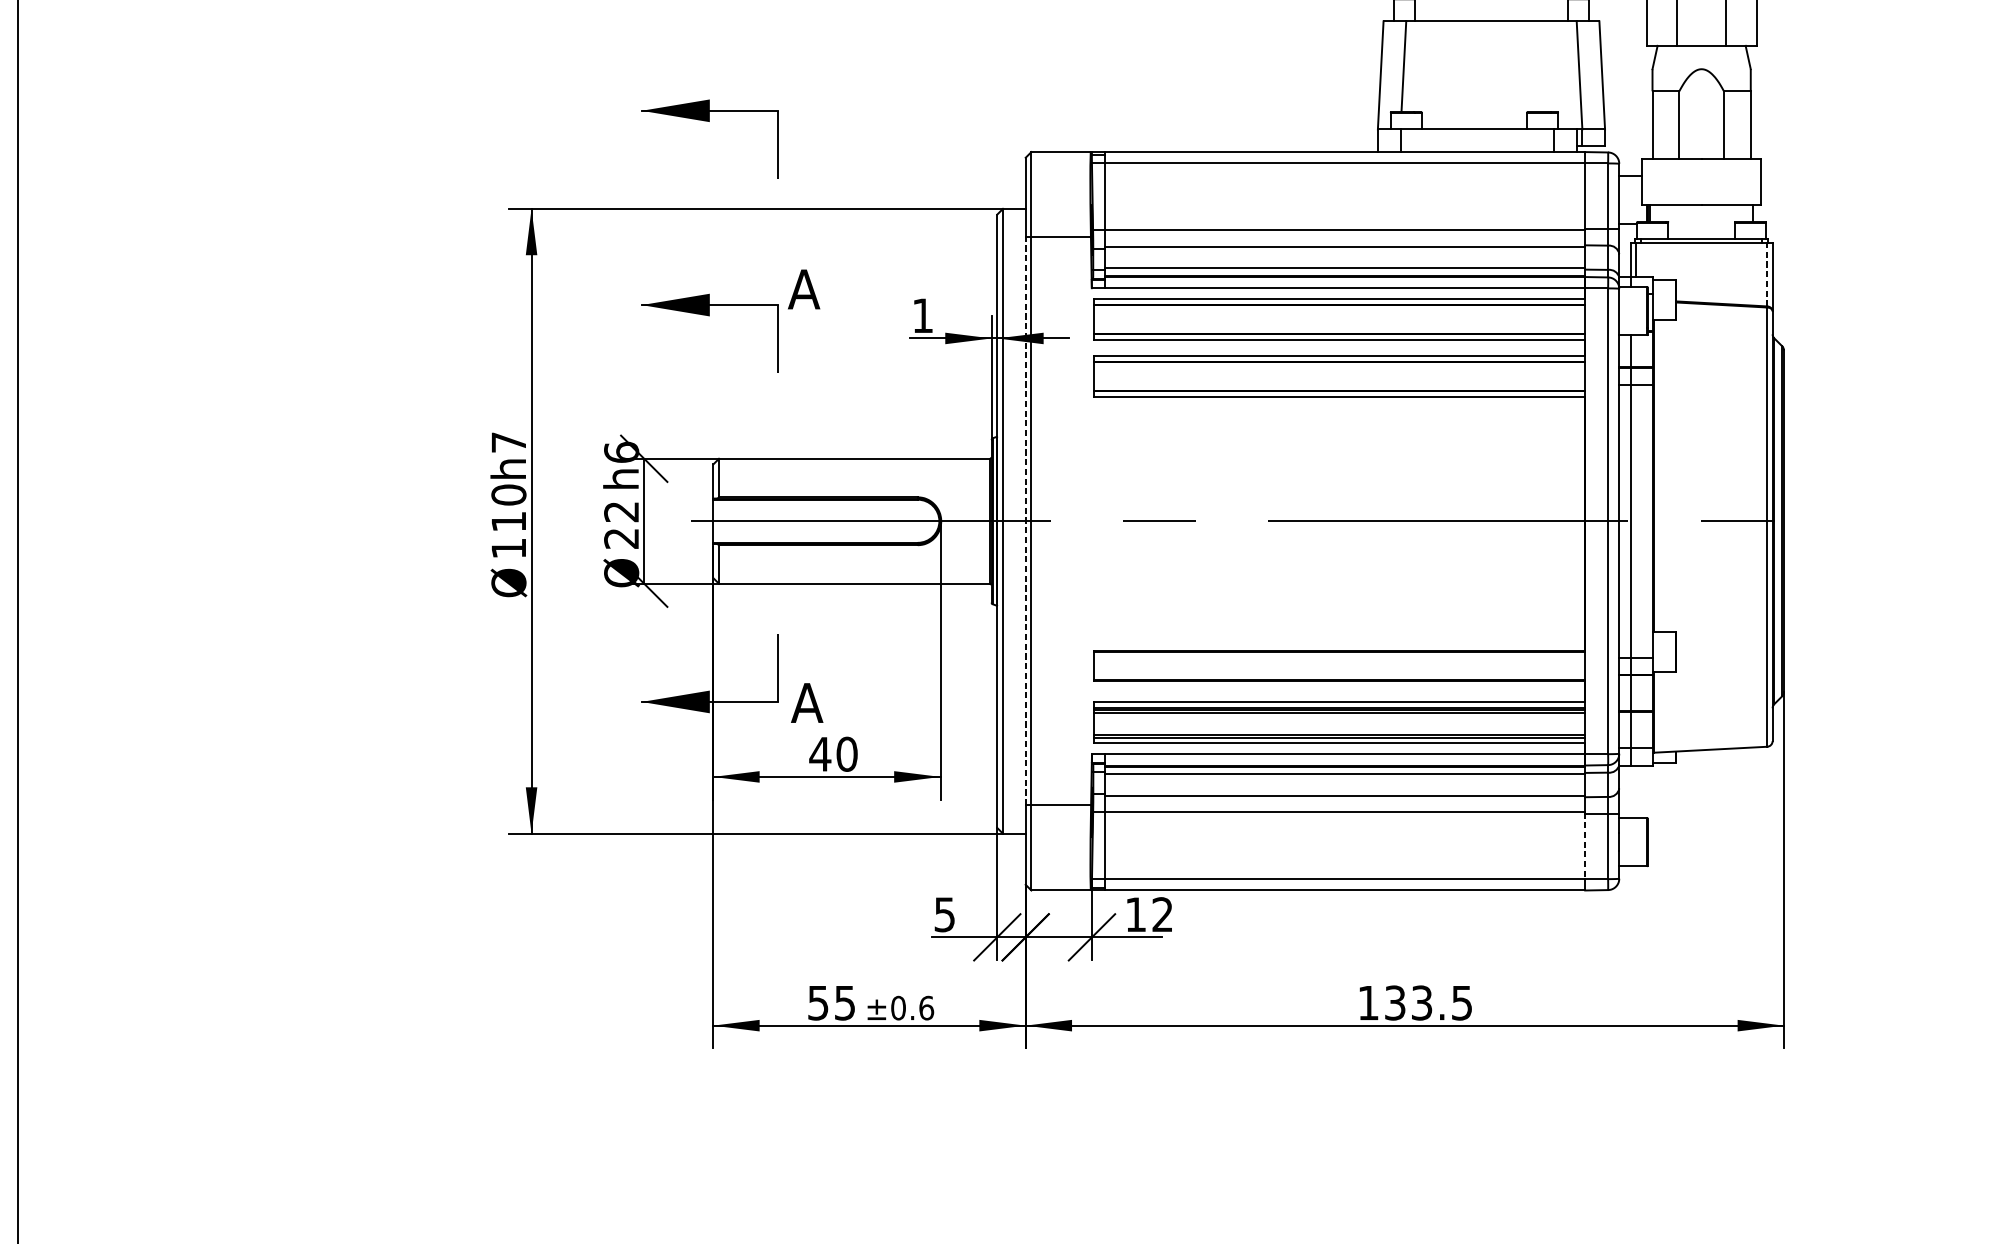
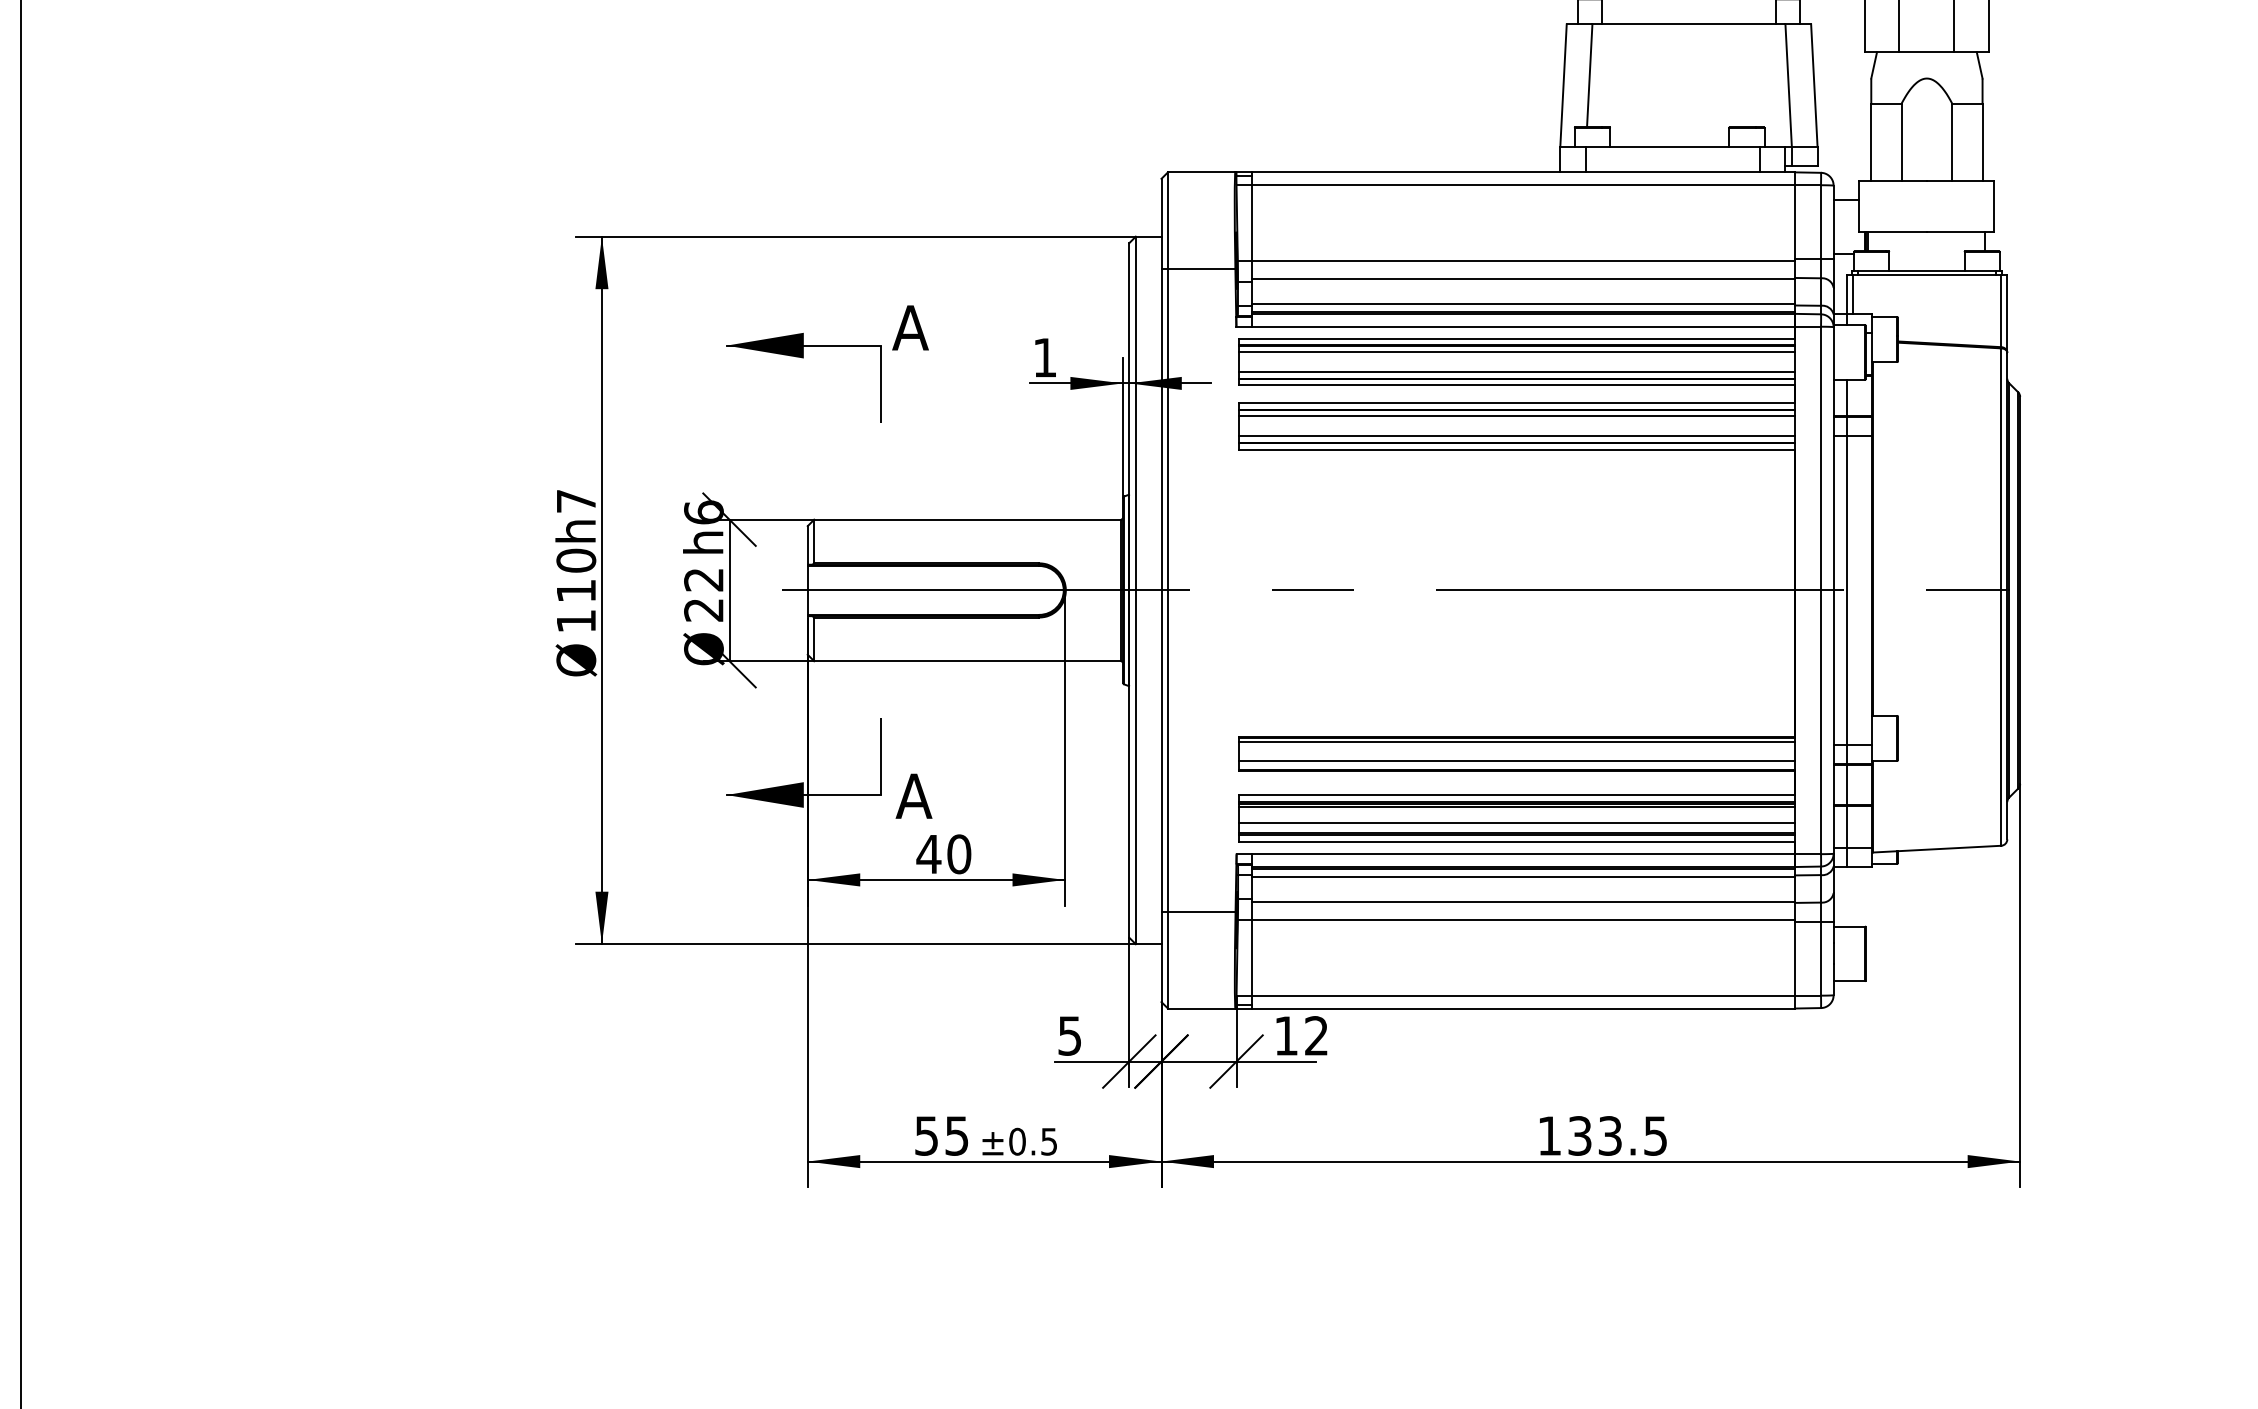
part: (709, 122) -> (803, 138), removed
line: (1766, 274) -> (2000, 311), dashed -> solid
line: (1339, 311) -> (1516, 352), added
line: (1339, 328) -> (1516, 372), added
line: (1339, 367) -> (1516, 416), added
line: (1339, 385) -> (1516, 436), added
line: (1025, 521) -> (1161, 590), dashed -> solid
line: (1339, 655) -> (1516, 742), added
line: (1339, 671) -> (1516, 760), added
line: (1339, 726) -> (1516, 822), added
line: (1585, 845) -> (1795, 957), dashed -> solid
text: (926, 1007) -> (1049, 1141), ±0.6 -> ±0.5

